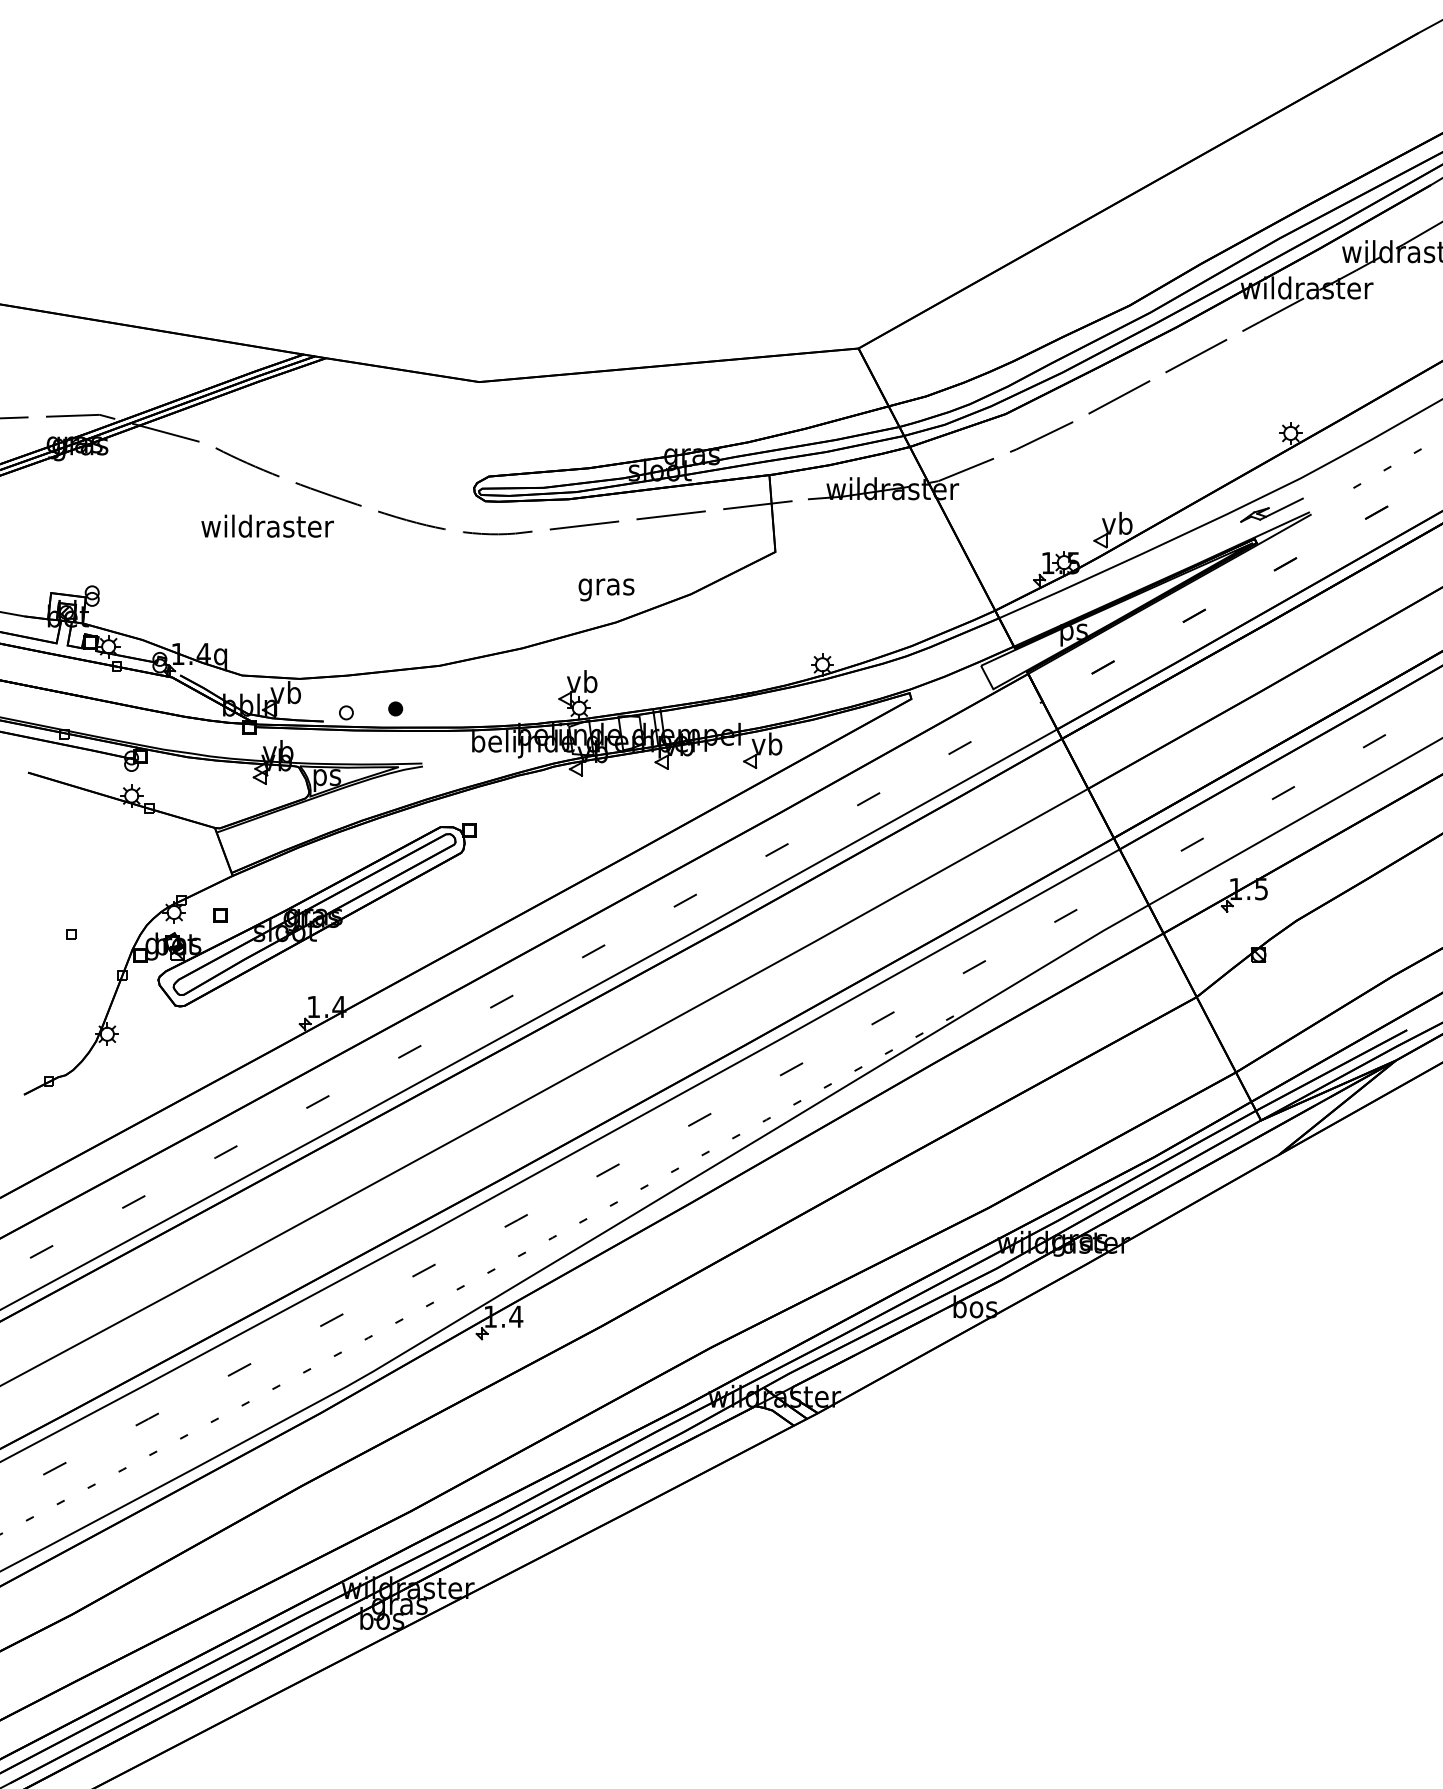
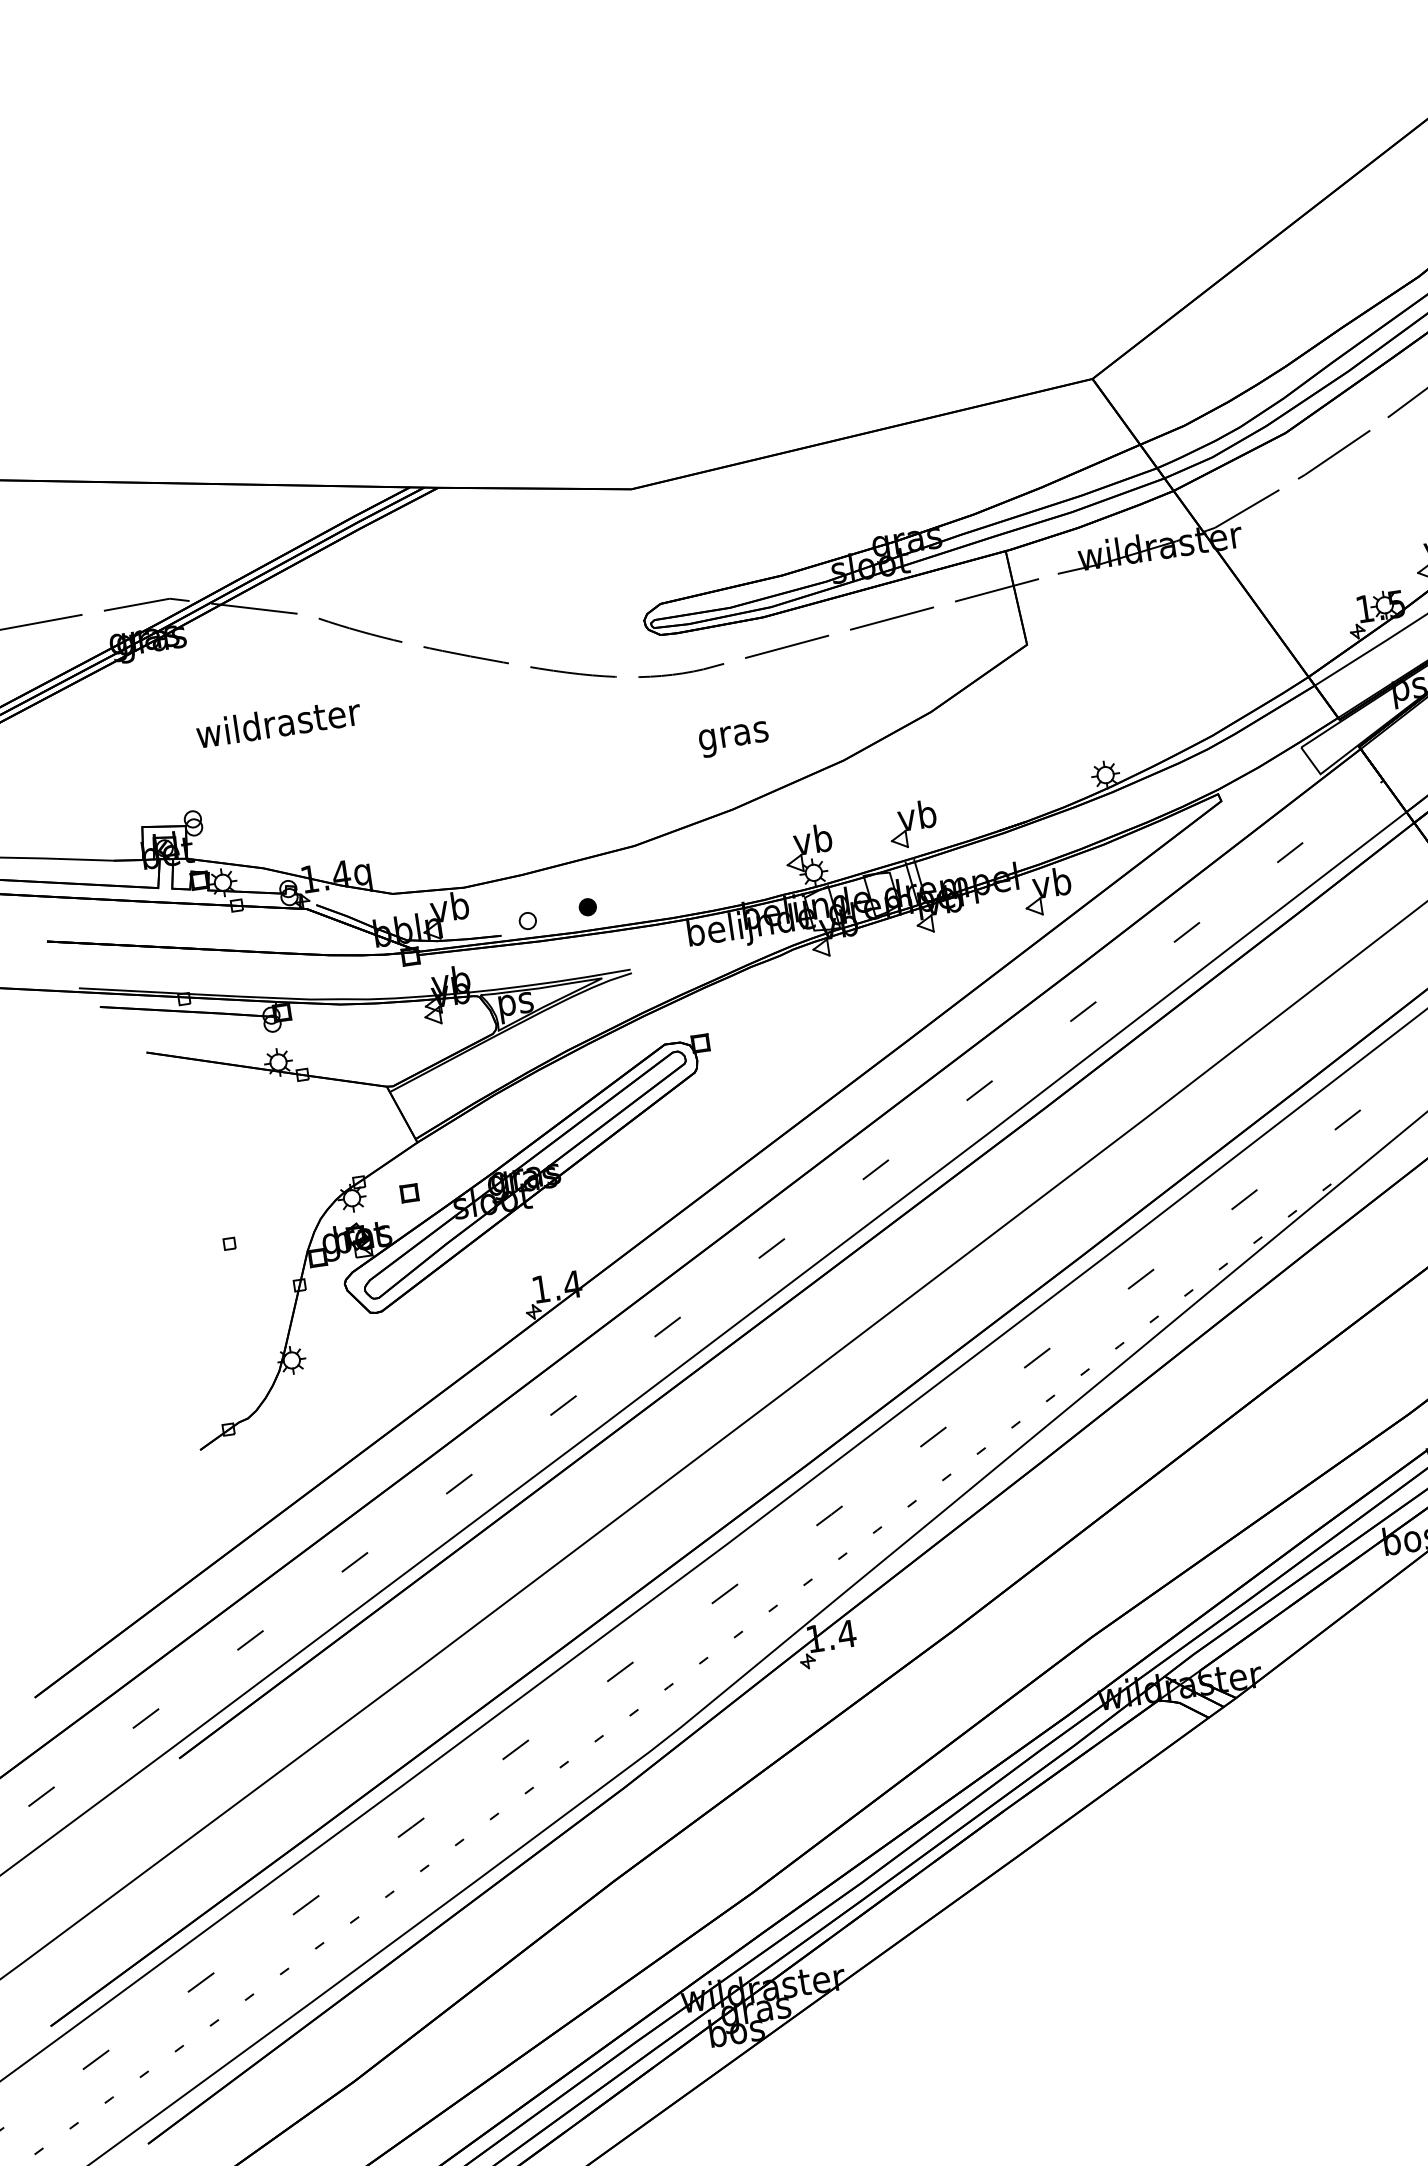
text: (267, 525) -> (278, 721), moved
text: (606, 589) -> (733, 739), moved
part: (663, 681) -> (912, 824), added

